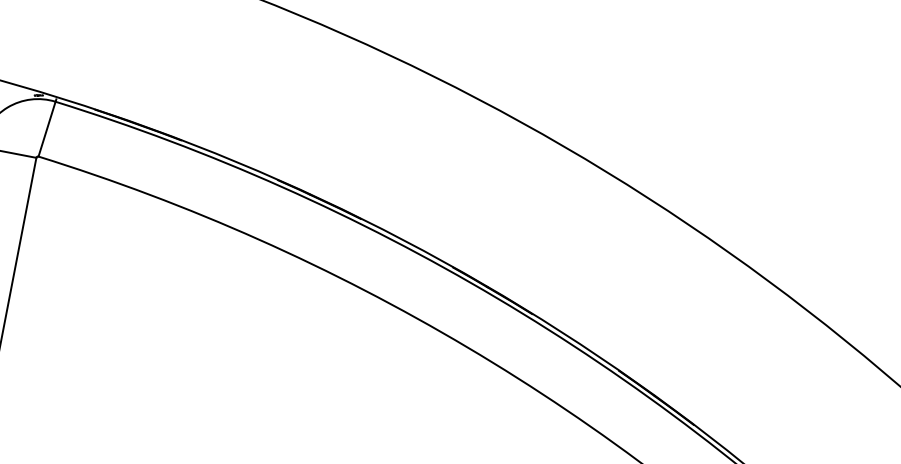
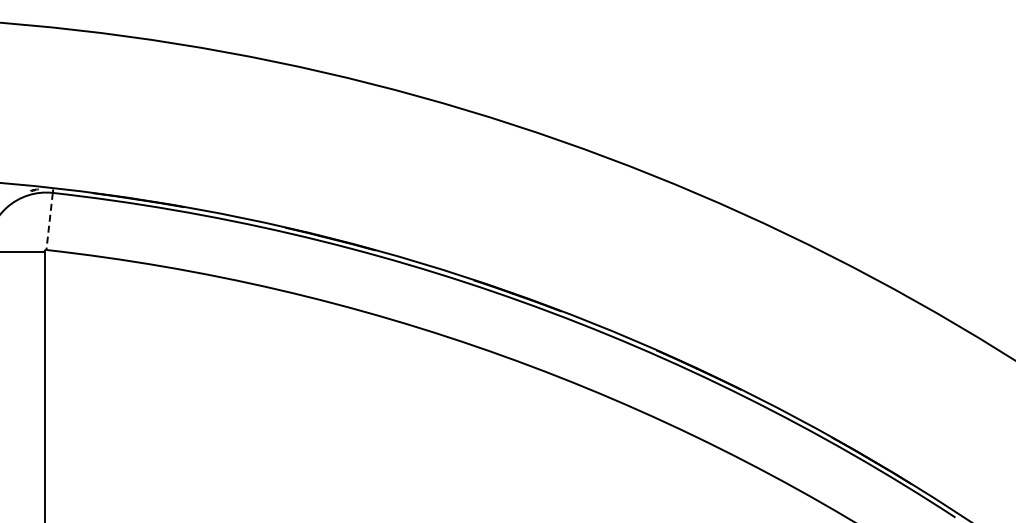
line: (46, 129) -> (49, 221), solid -> dashed

